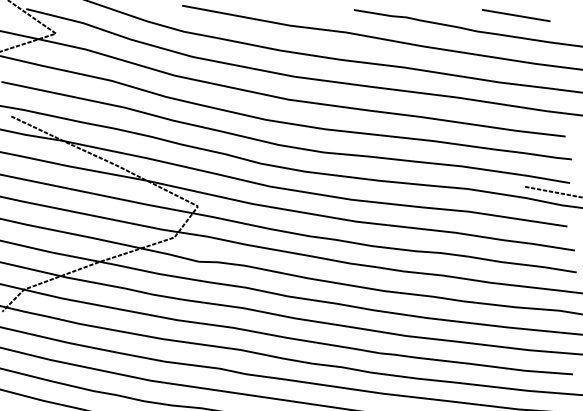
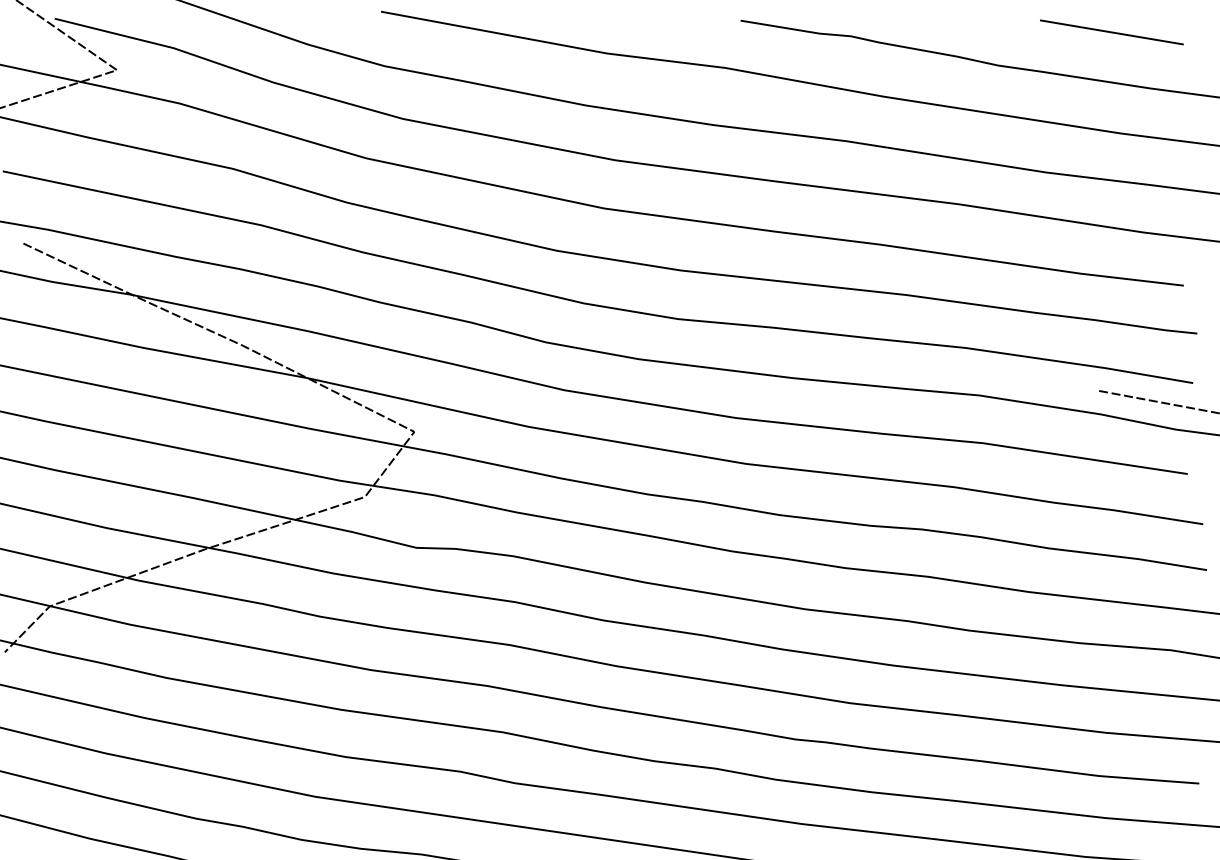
line: (515, 15) -> (1110, 32), moved

